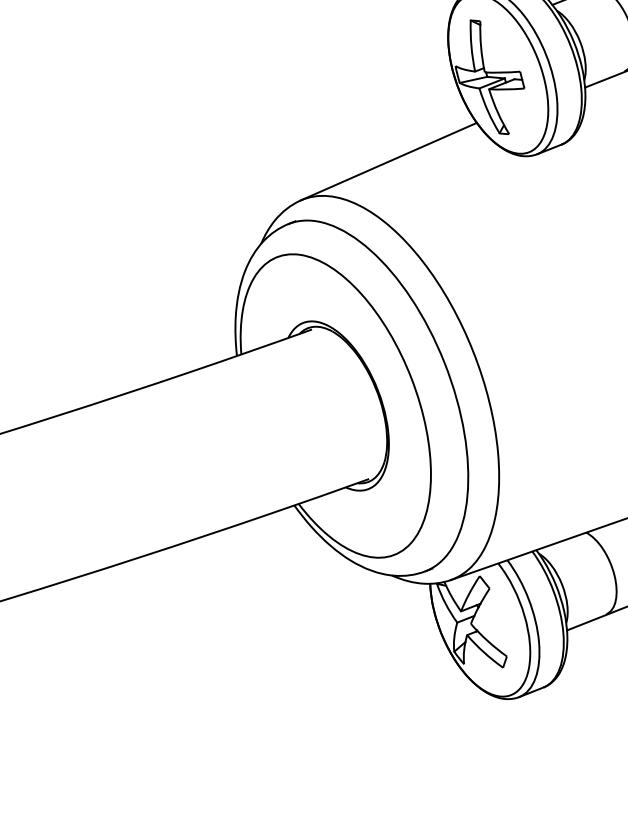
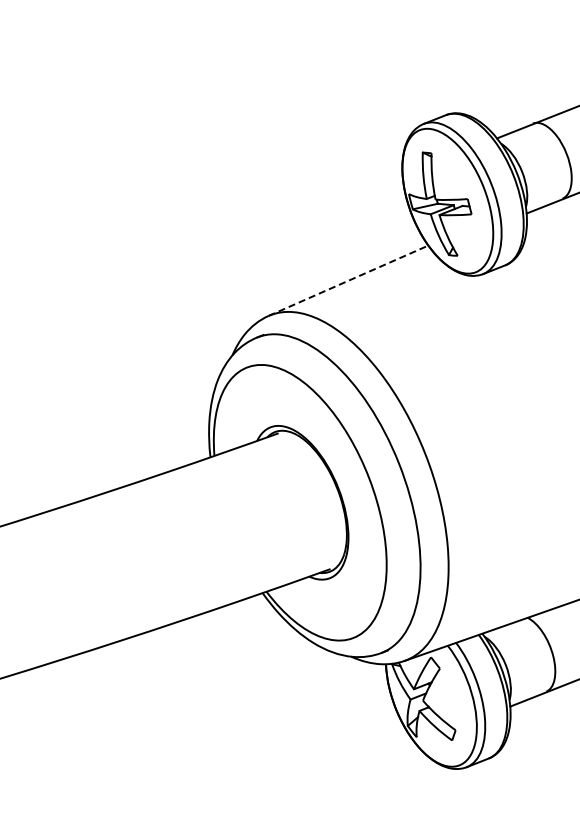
line: (388, 161) -> (348, 280), solid -> dashed

